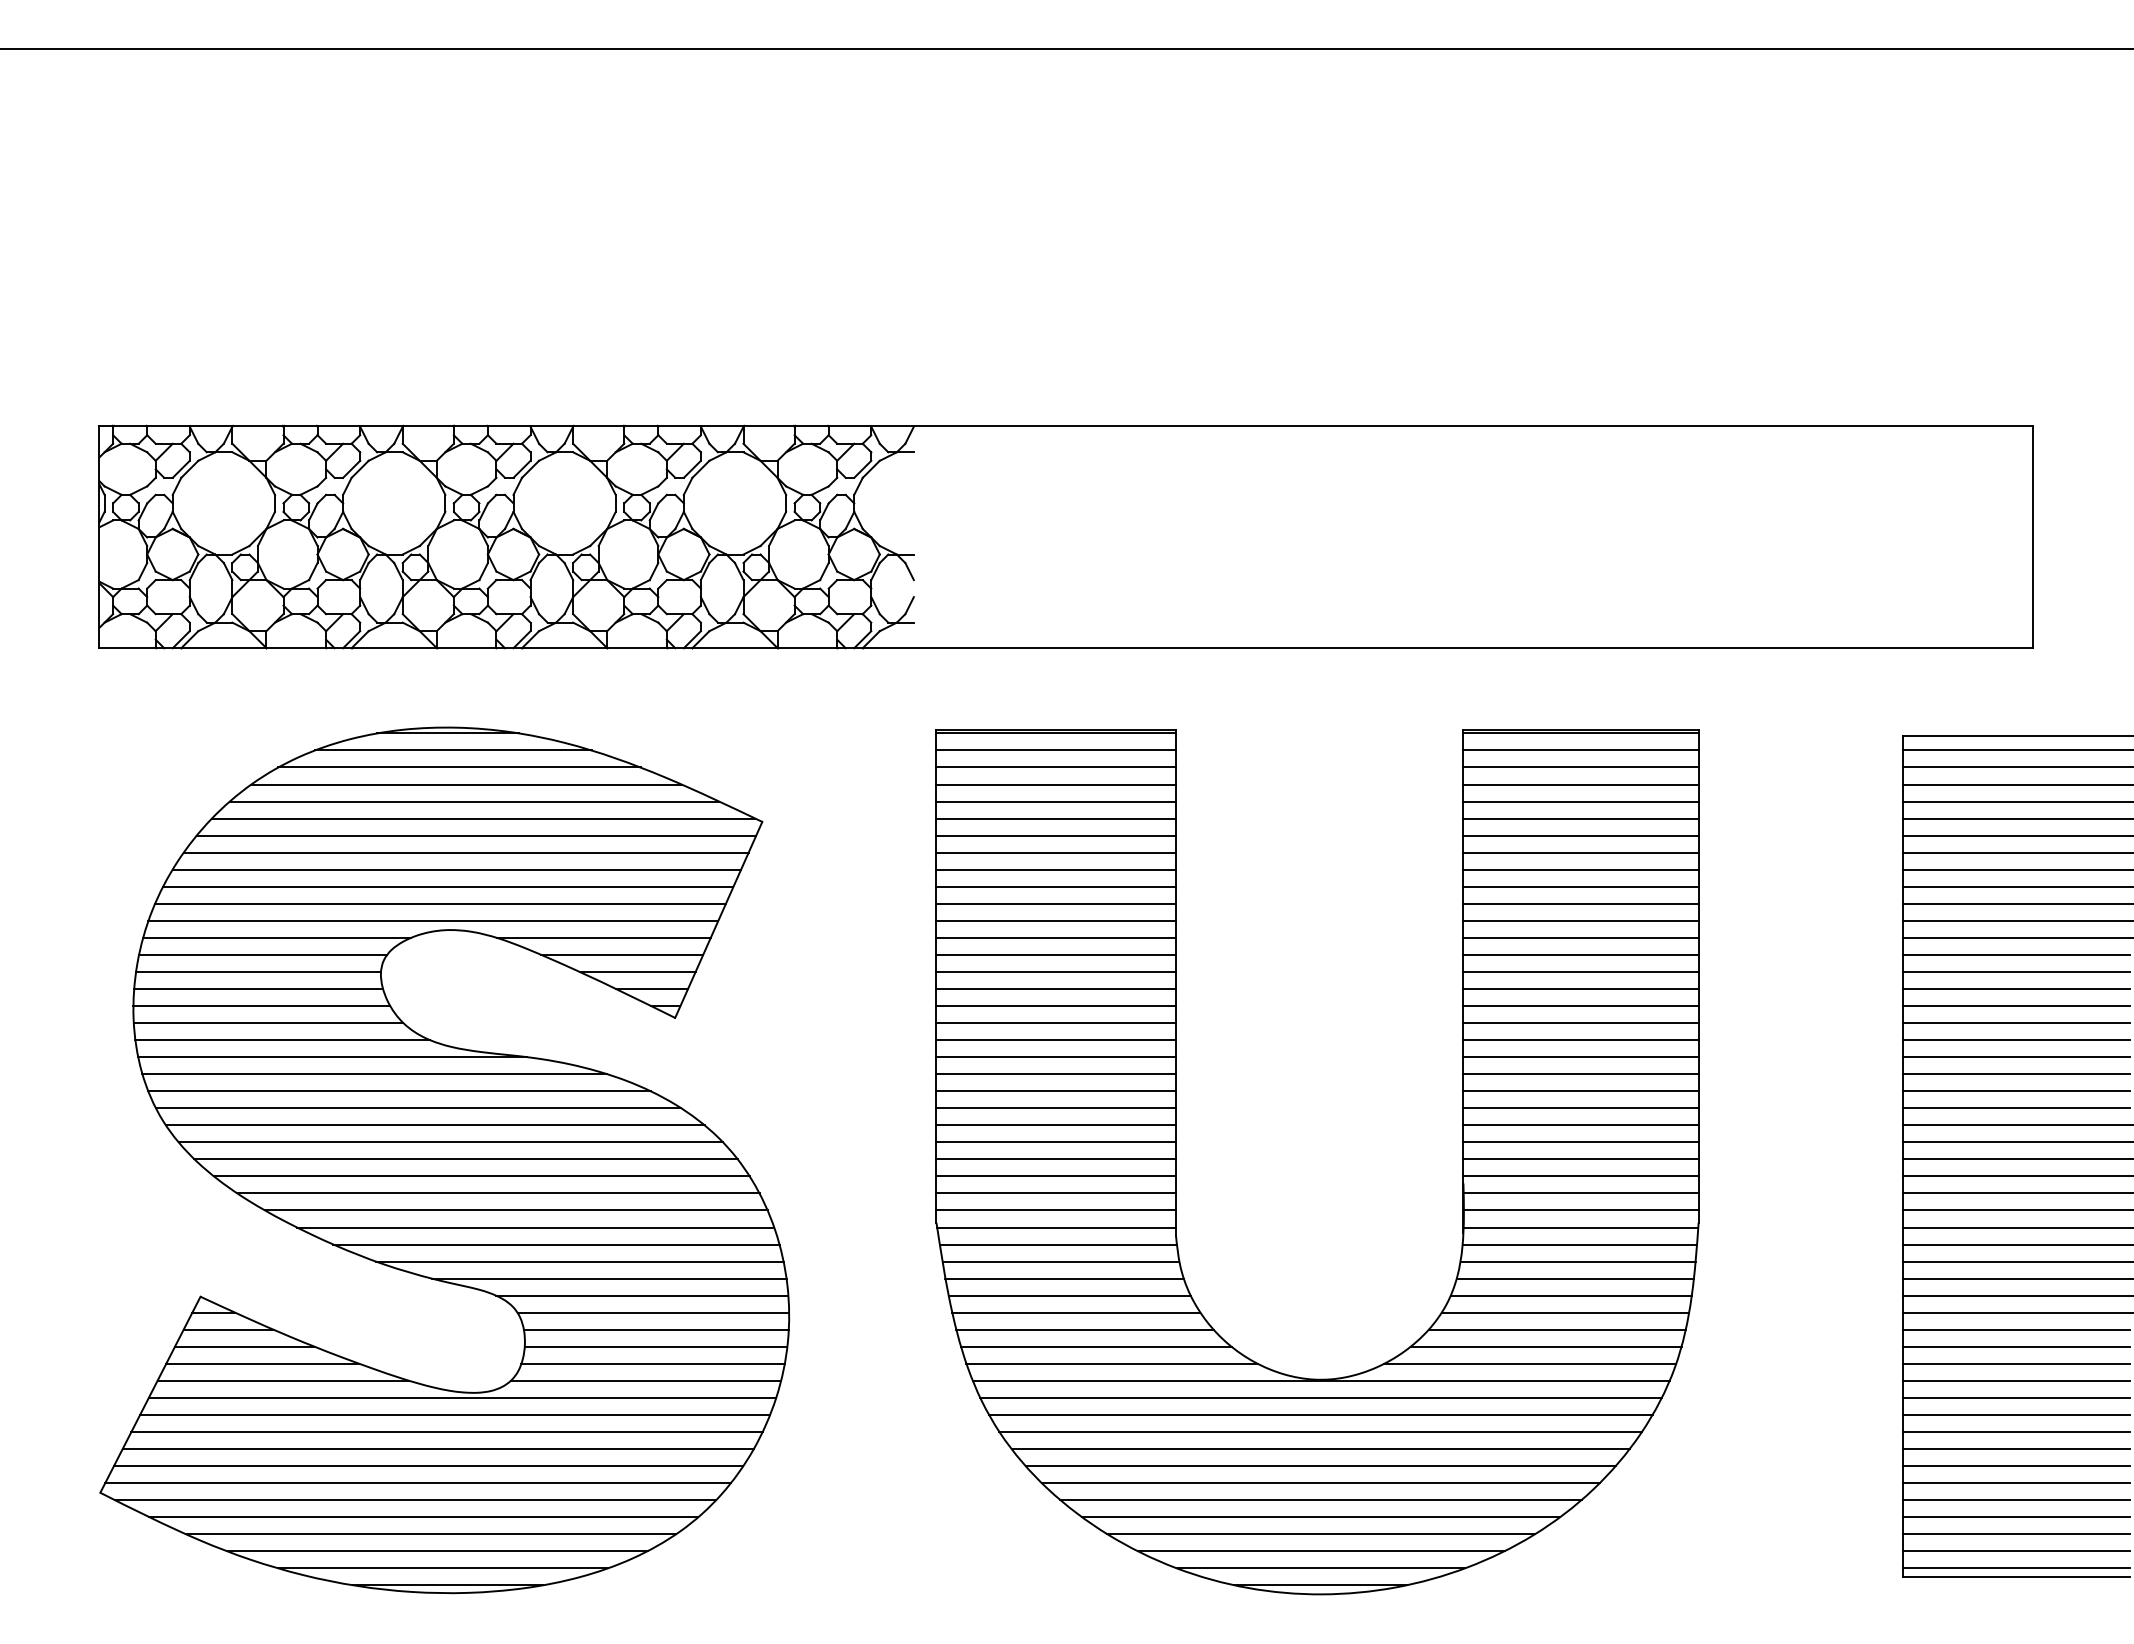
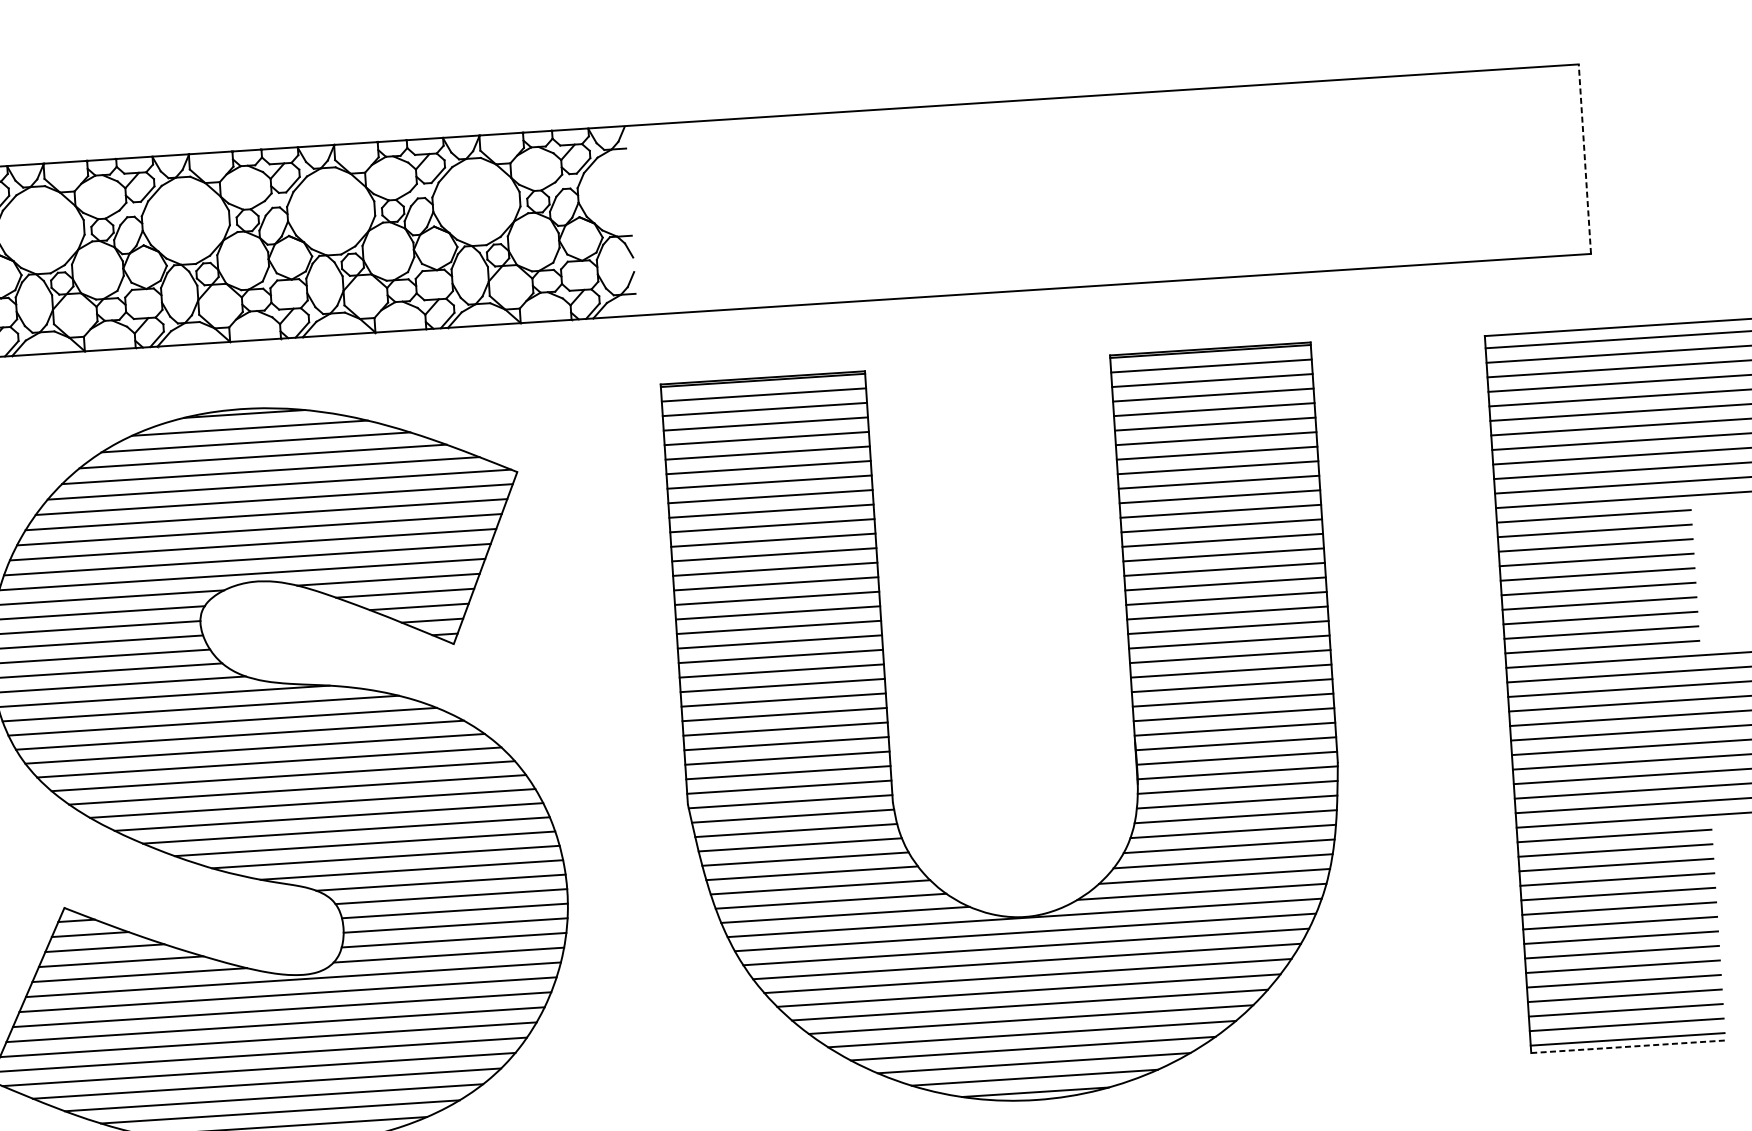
line: (2032, 536) -> (1584, 158), solid -> dashed
line: (2016, 1576) -> (1628, 1046), solid -> dashed

